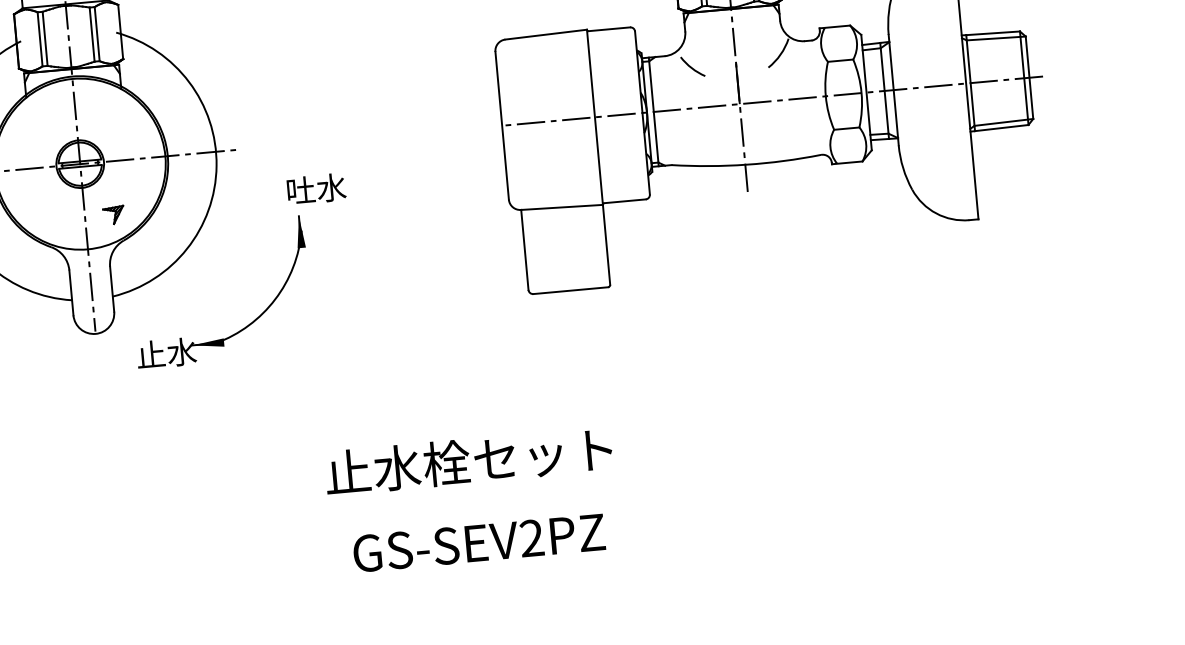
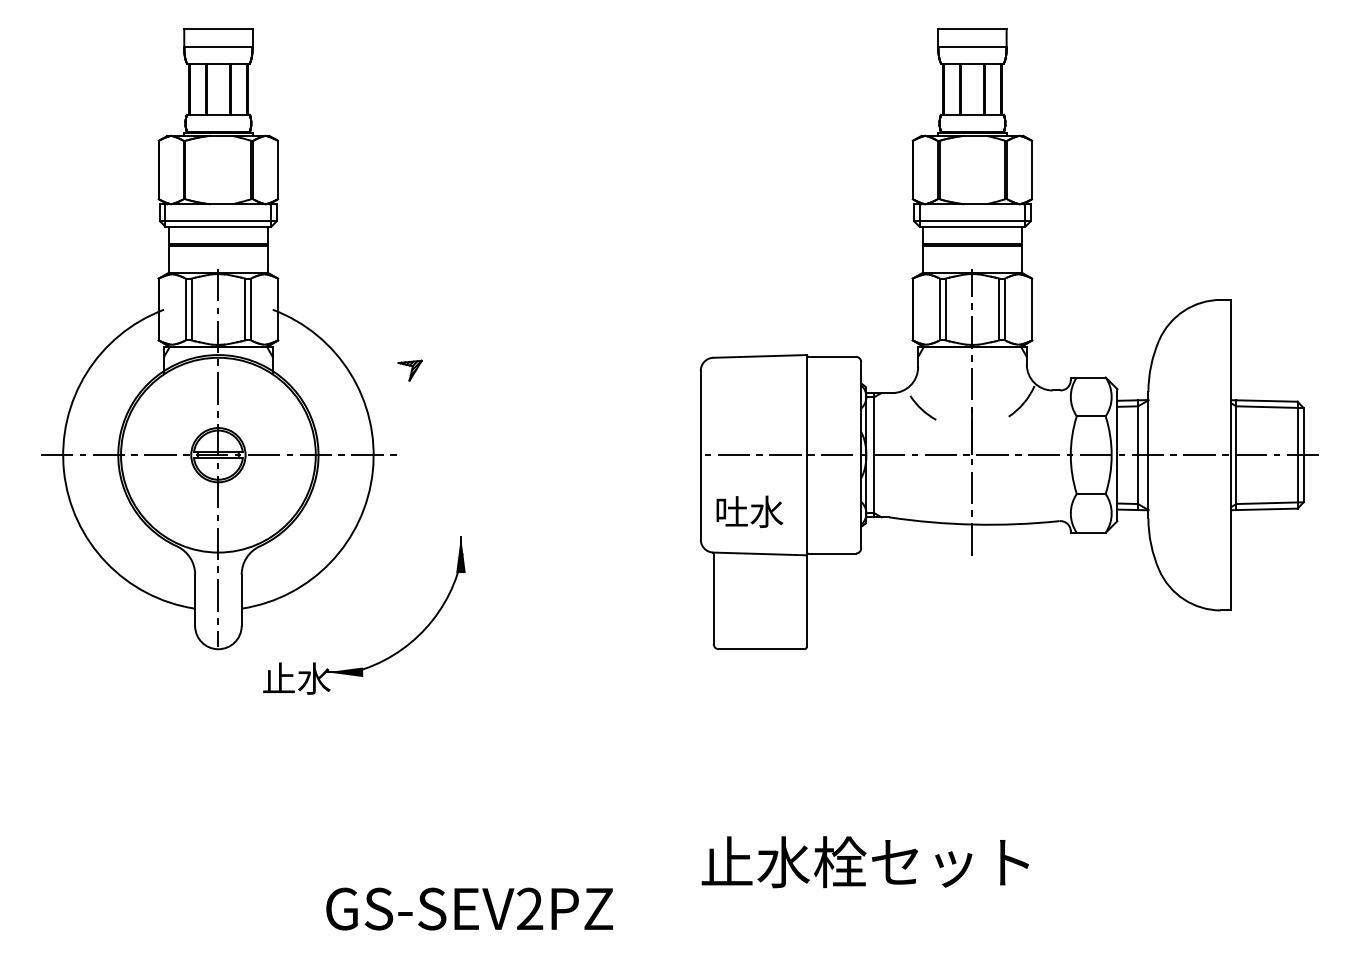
text: (316, 188) -> (749, 511), moved
part: (113, 215) -> (409, 370), moved
text: (468, 461) -> (864, 862), moved
text: (478, 542) -> (469, 908), moved

